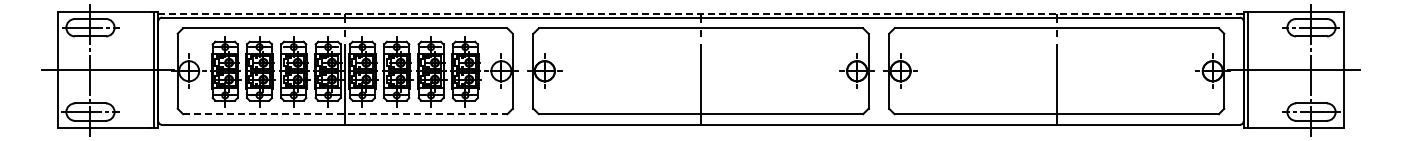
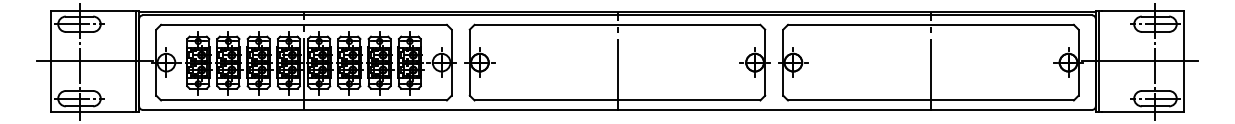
line: (700, 13) -> (617, 11), dashed -> solid
line: (345, 114) -> (304, 100), dashed -> solid

